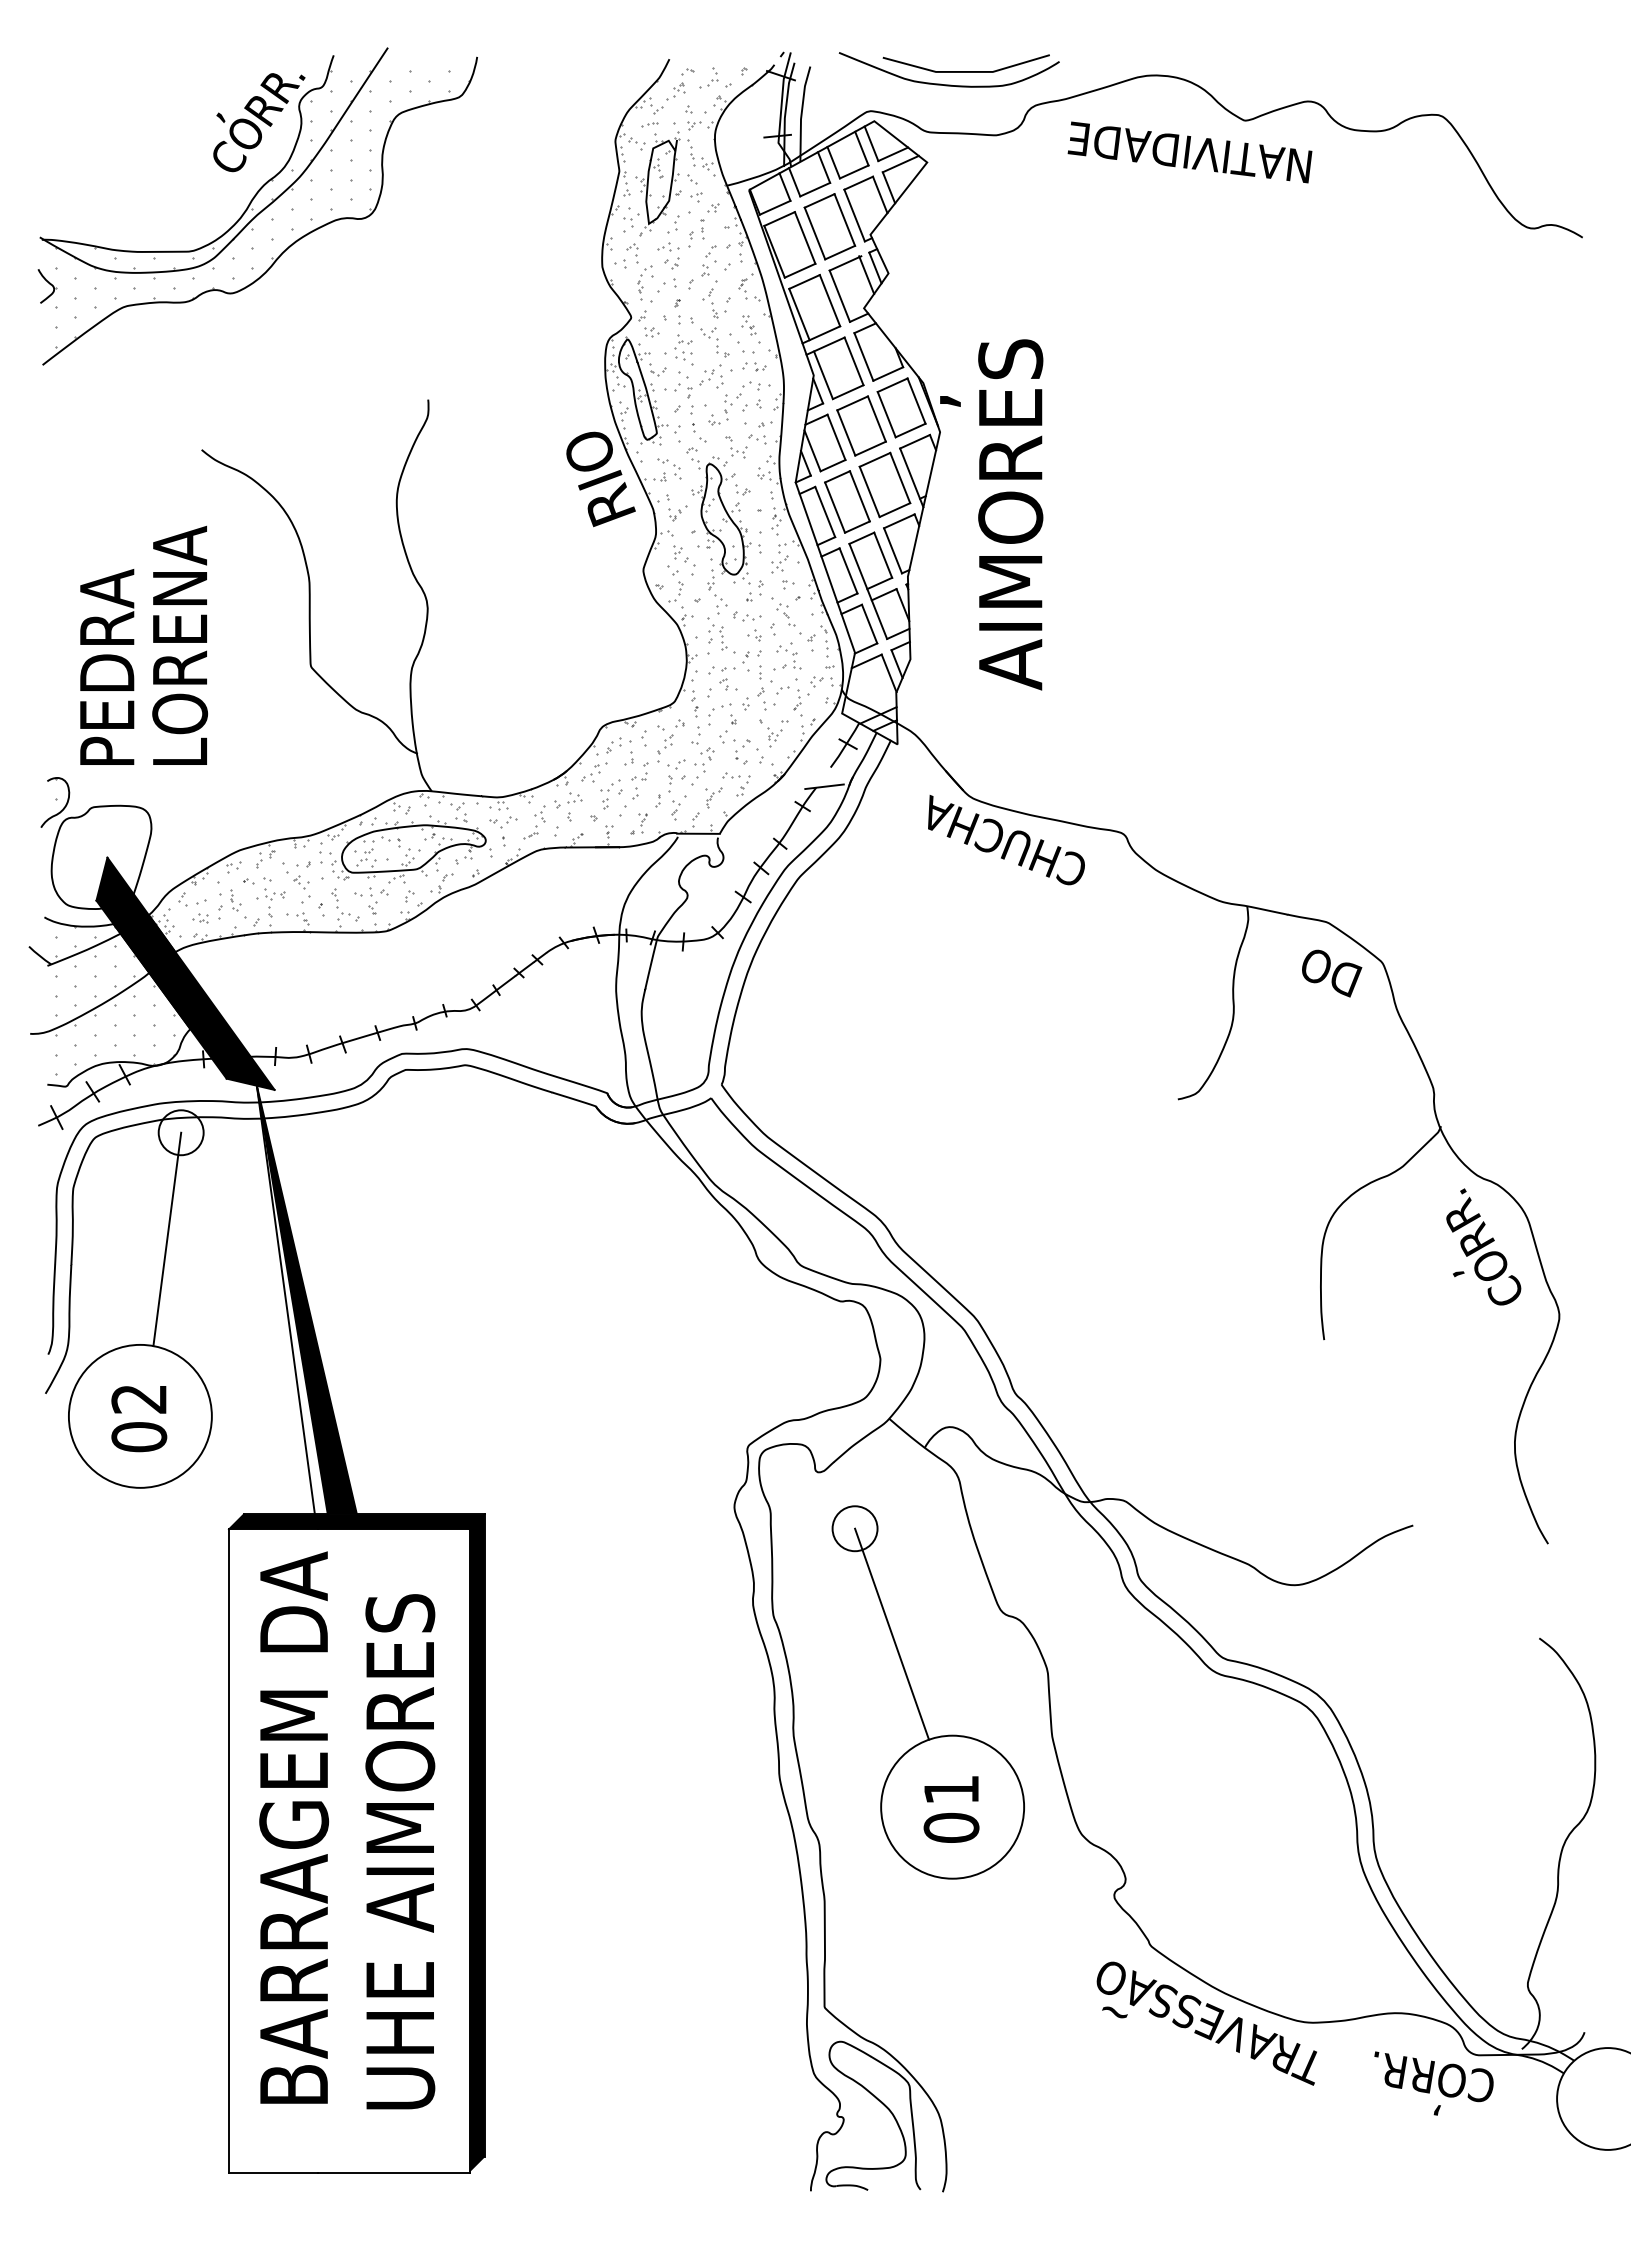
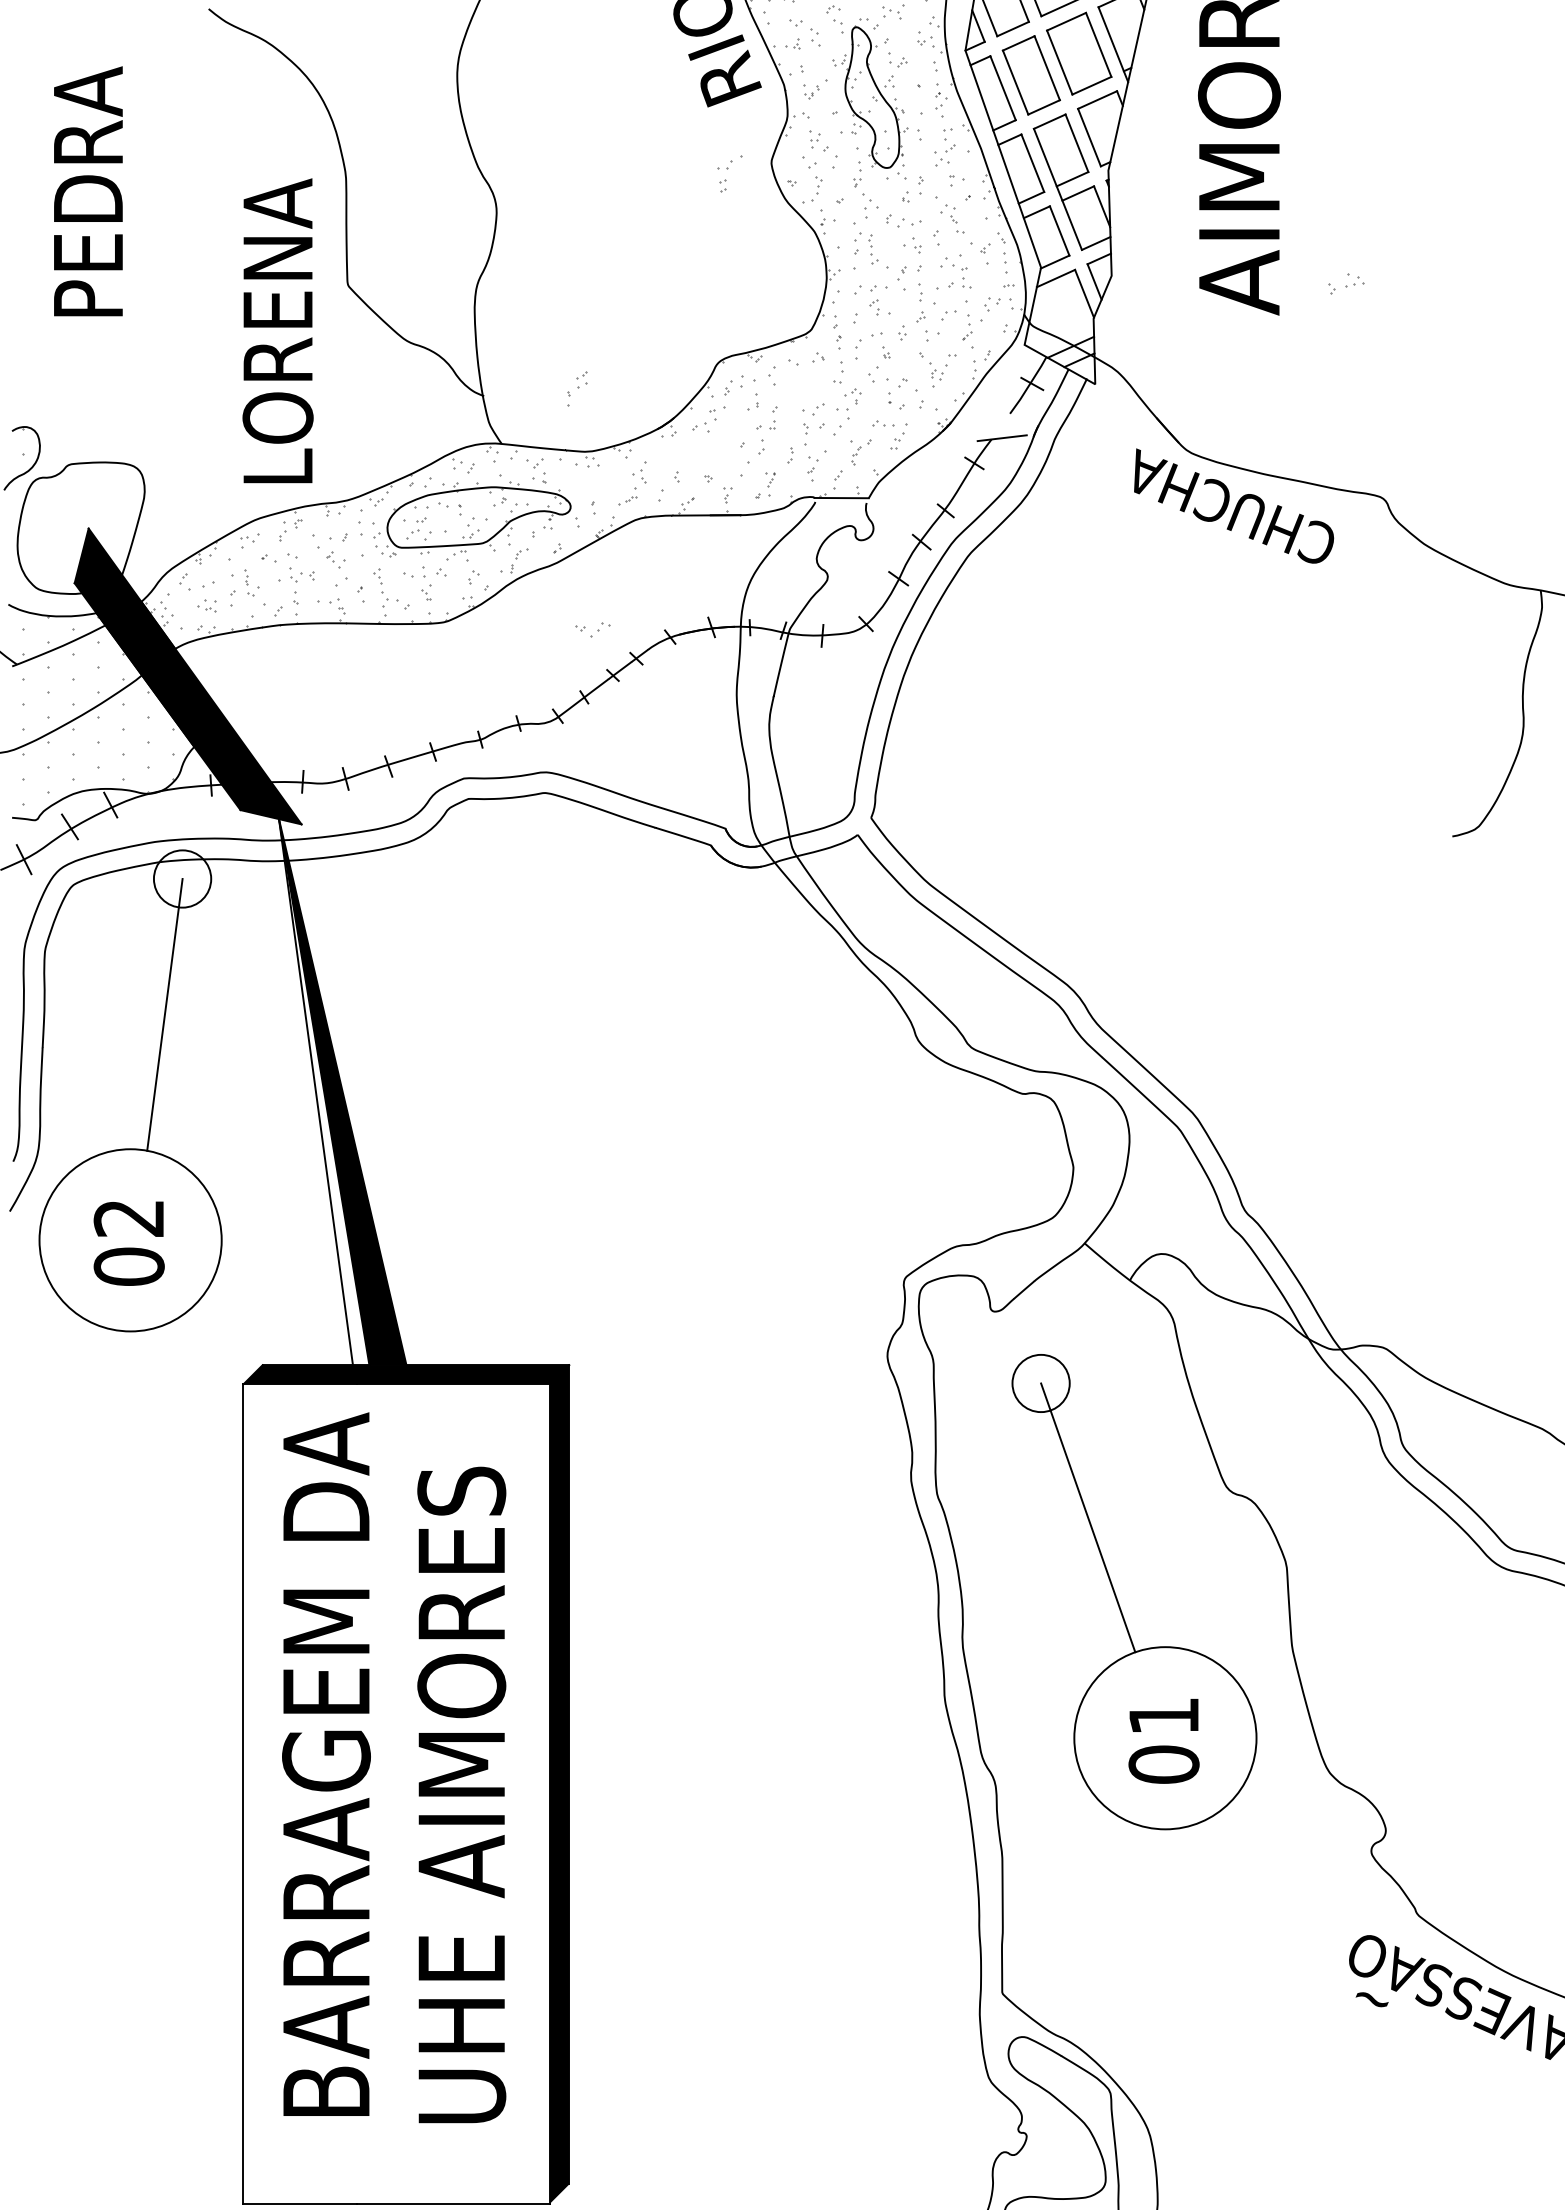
text: (179, 644) -> (277, 329), moved
text: (107, 666) -> (88, 190), moved
part: (665, 748) -> (577, 389), moved
part: (610, 794) -> (729, 174), moved
part: (568, 800) -> (1346, 283), moved
part: (503, 822) -> (593, 630), moved

